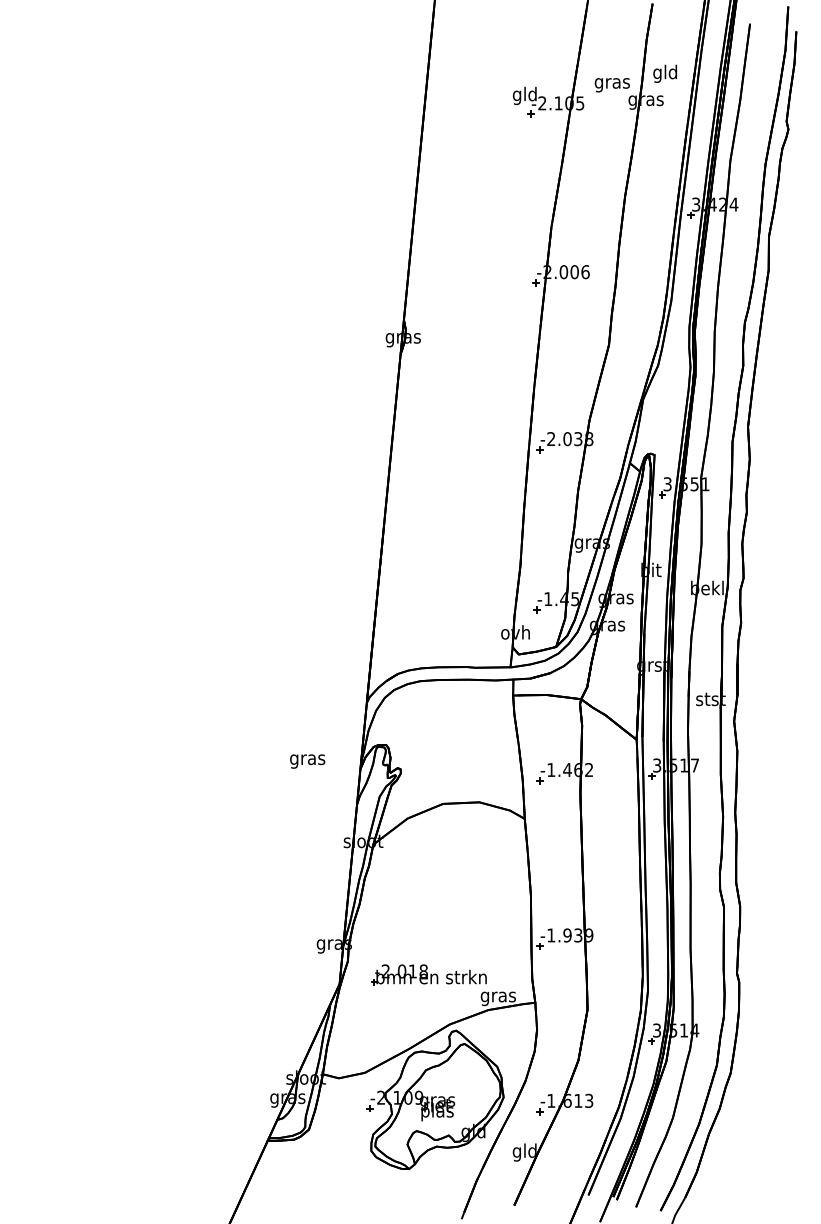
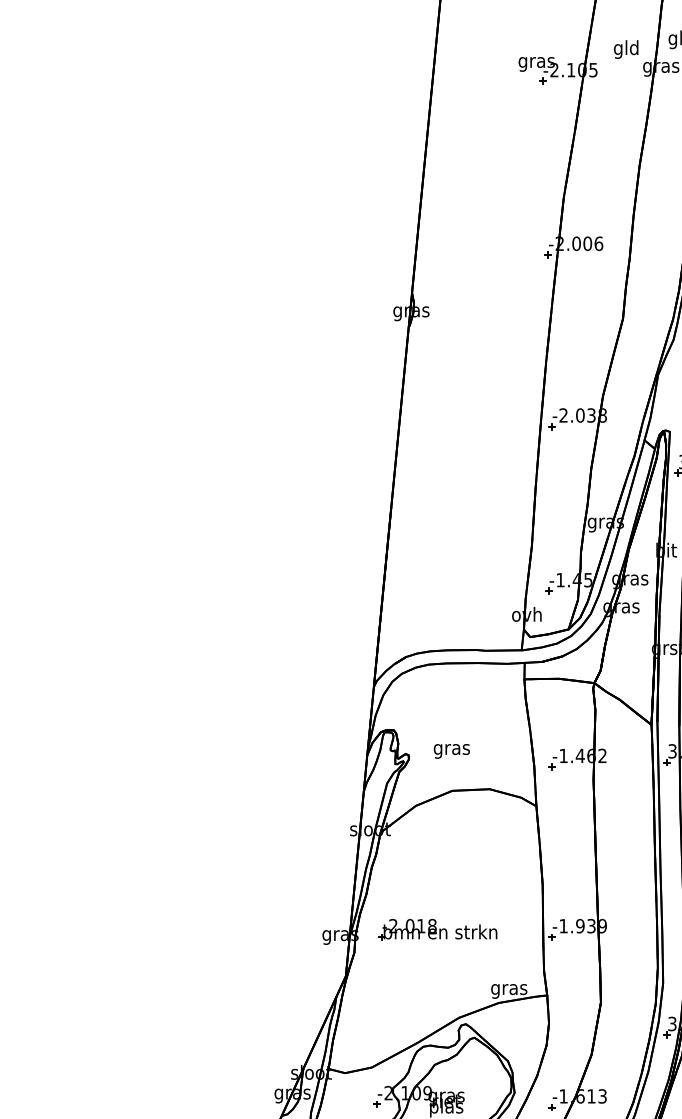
text: (611, 83) -> (625, 49), gras -> gld
text: (524, 95) -> (536, 62), gld -> gras
text: (307, 761) -> (451, 751), moved
part: (428, 974) -> (437, 929), moved

